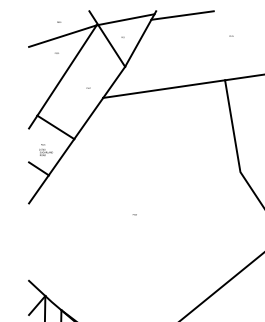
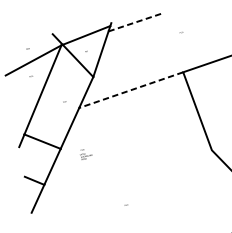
line: (182, 15) -> (135, 22), solid -> dashed
line: (164, 89) -> (131, 90), solid -> dashed
text: (45, 149) -> (85, 153), moved

